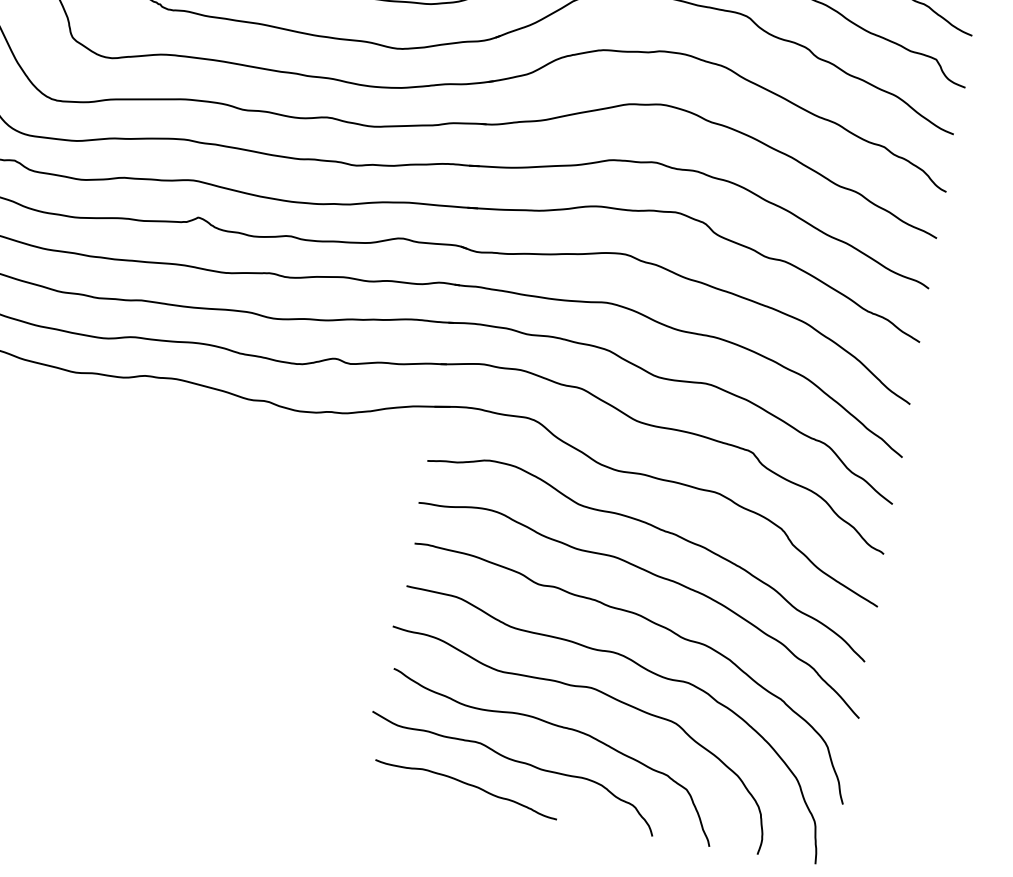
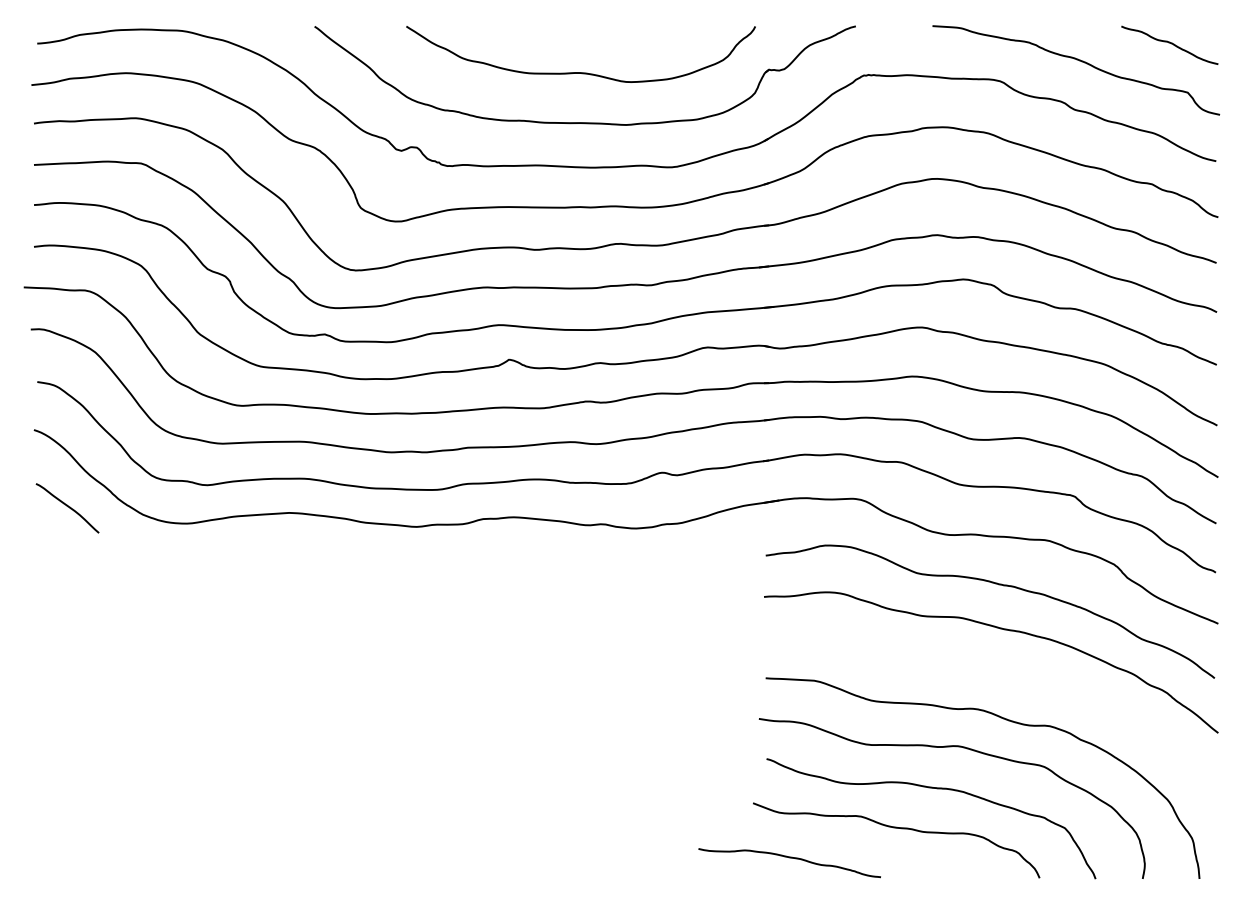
curve: (653, 624) -> (1007, 675), removed
curve: (466, 785) -> (789, 858), moved

